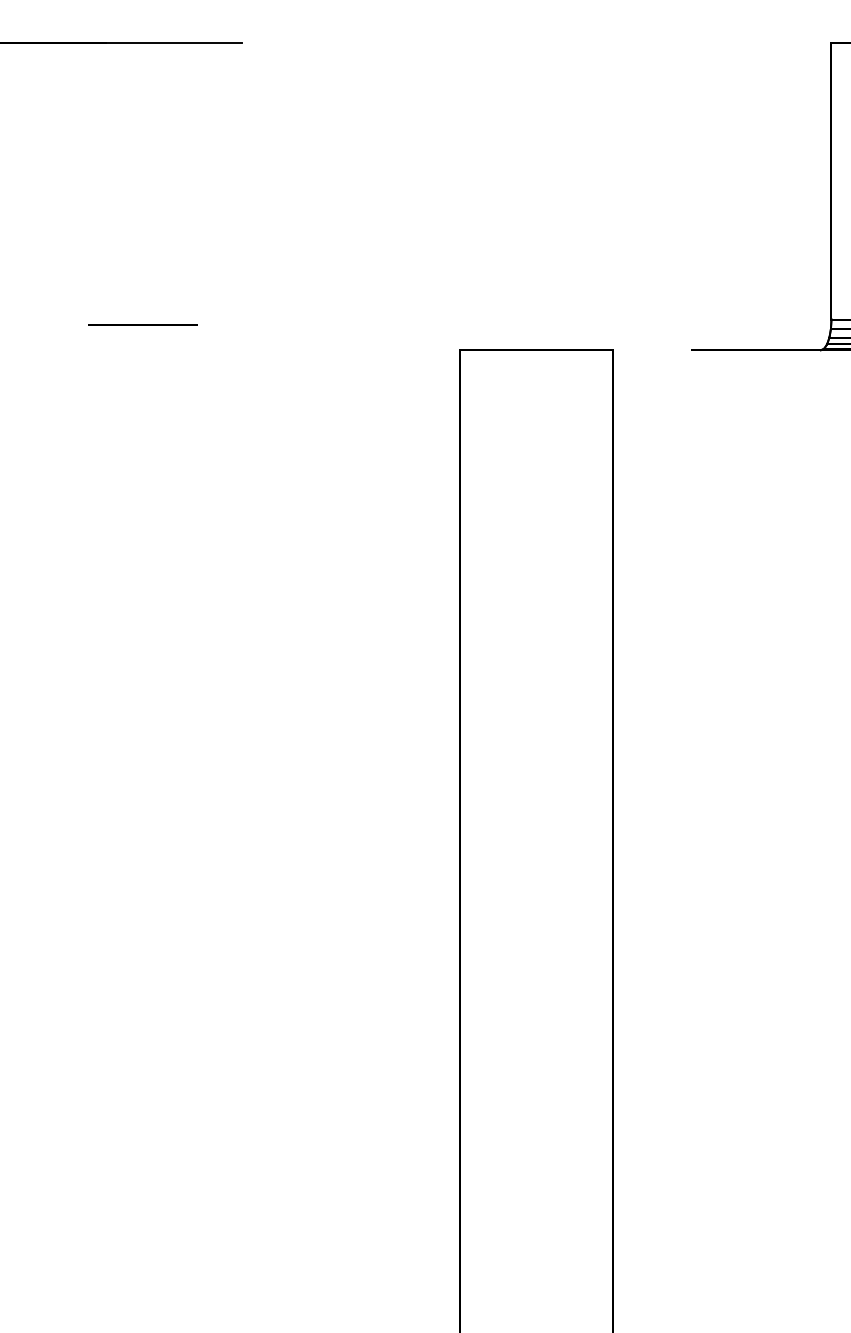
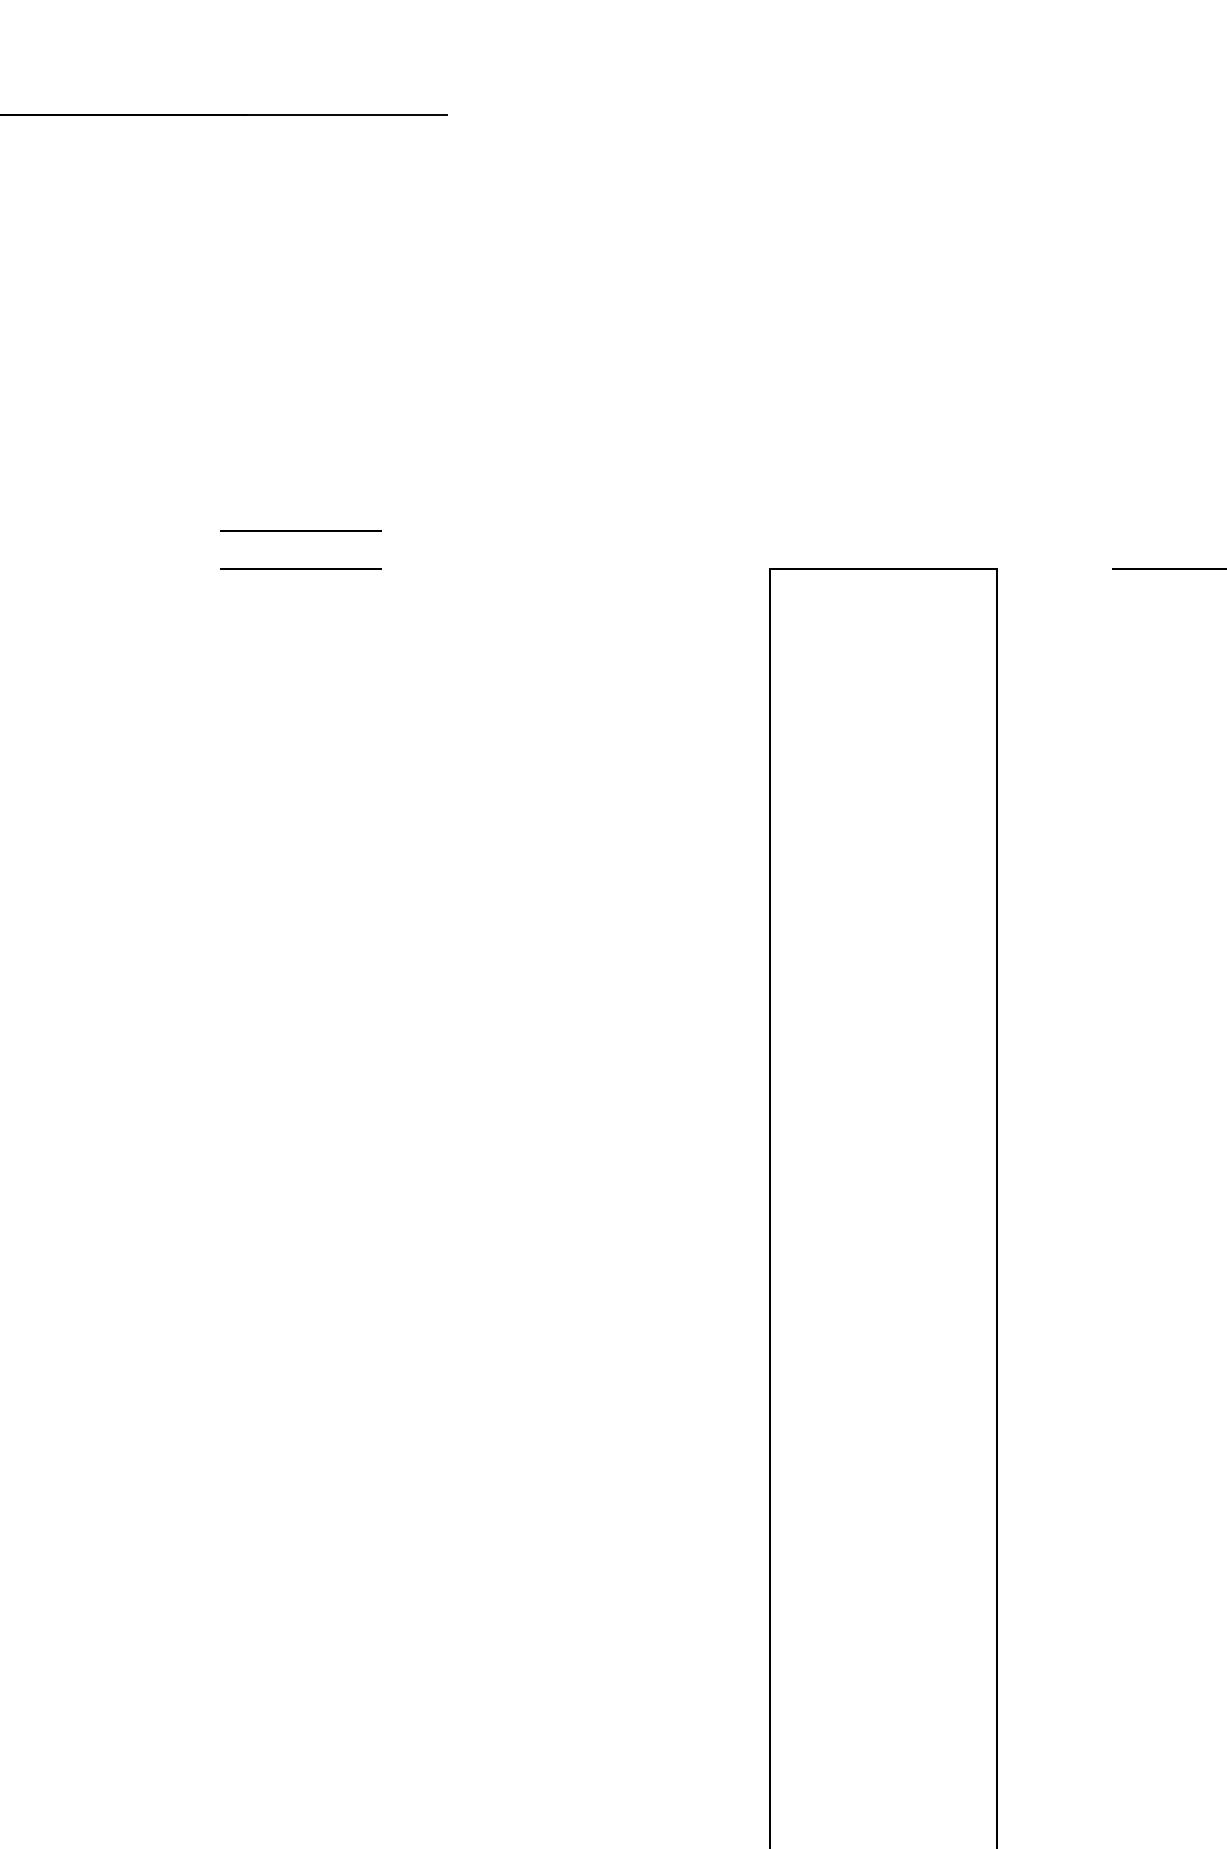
line: (142, 349) -> (300, 567), added

